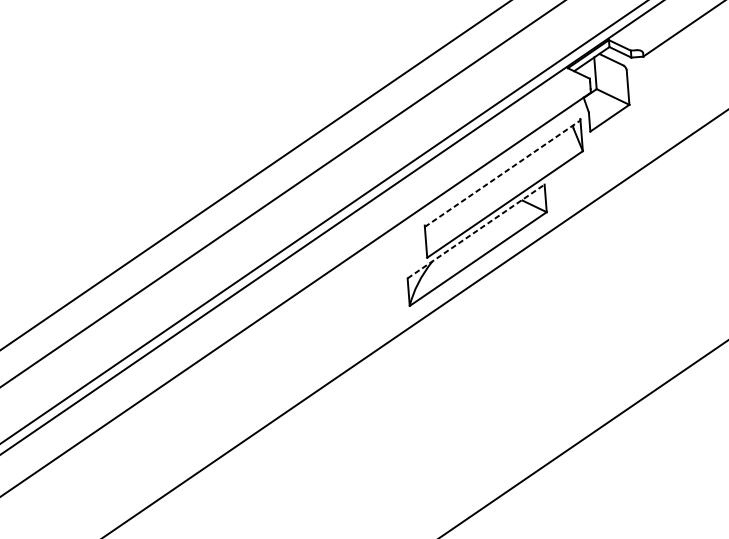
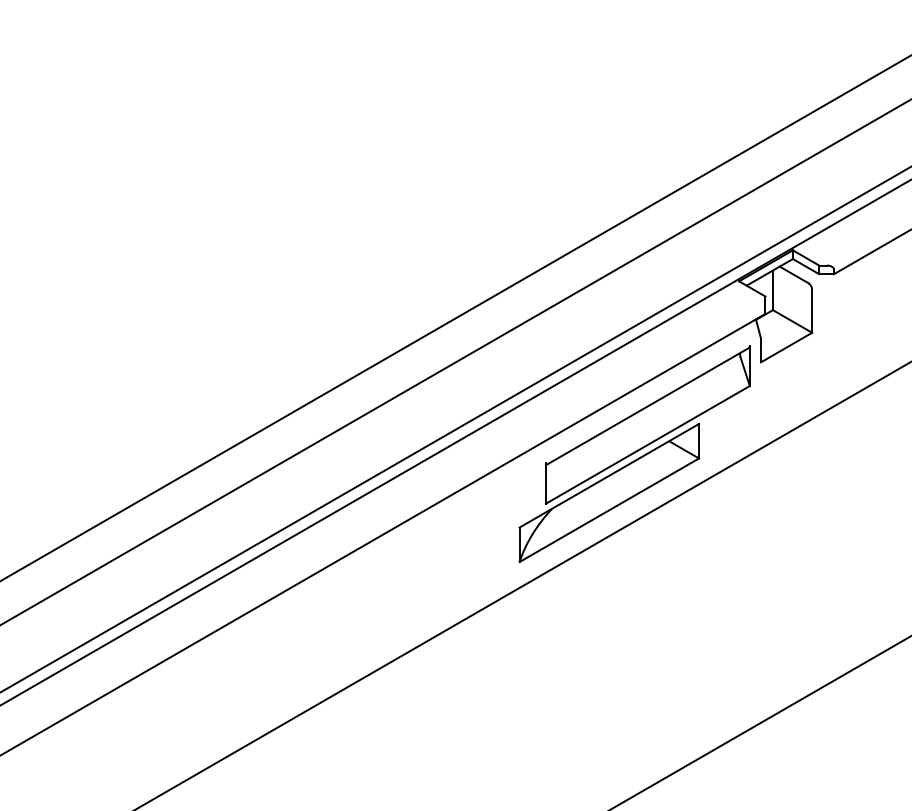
line: (502, 173) -> (647, 406), dashed -> solid
line: (476, 231) -> (609, 475), dashed -> solid

